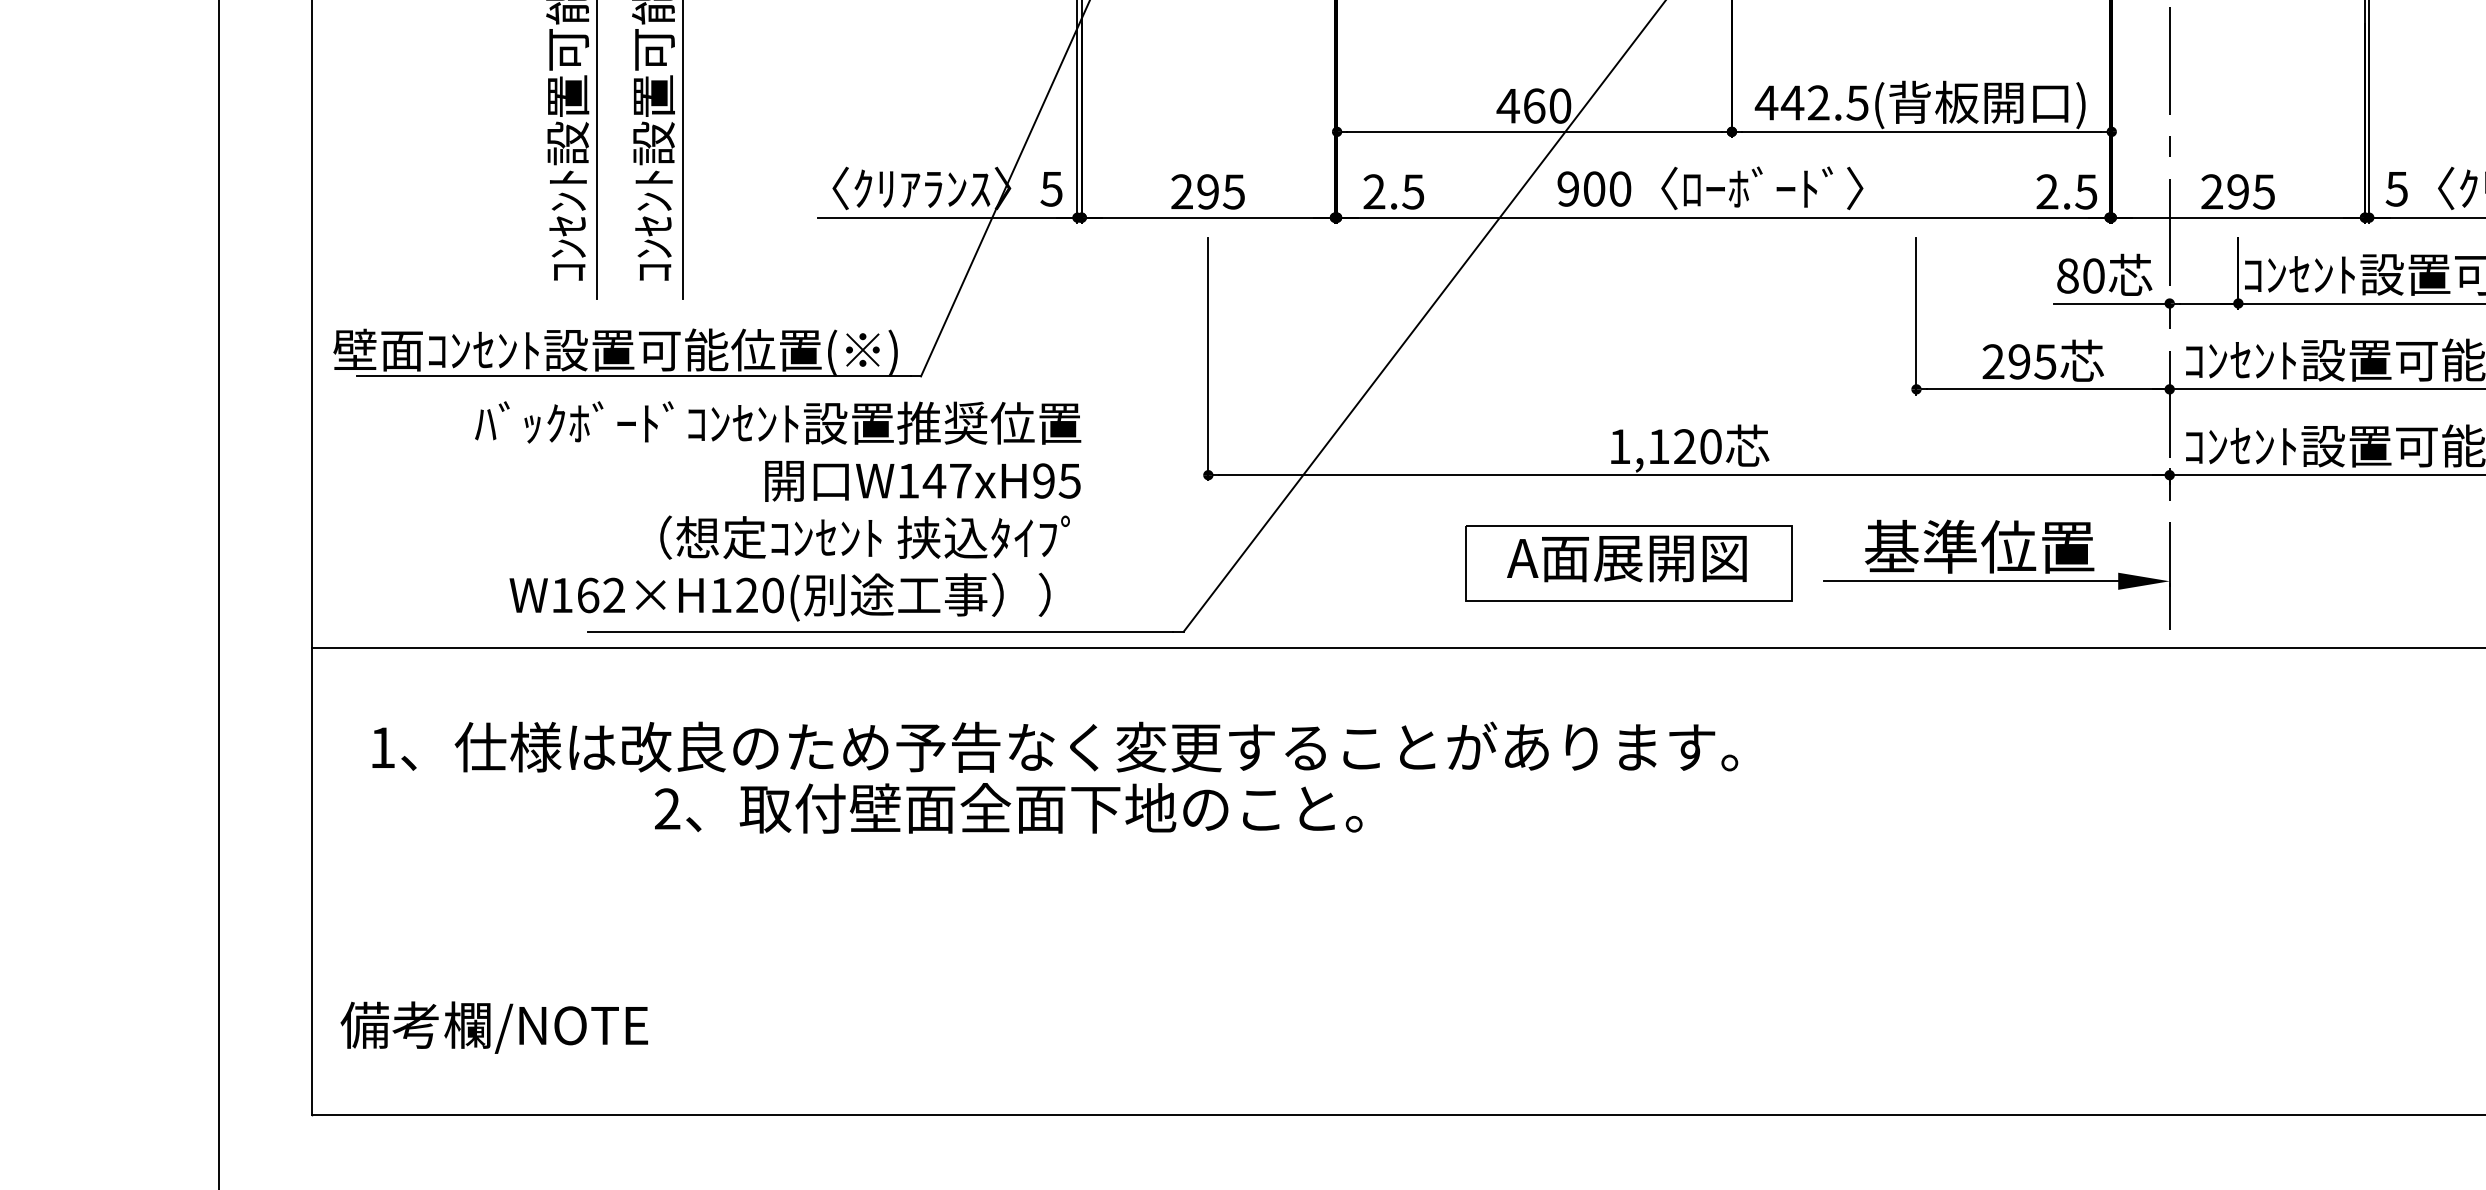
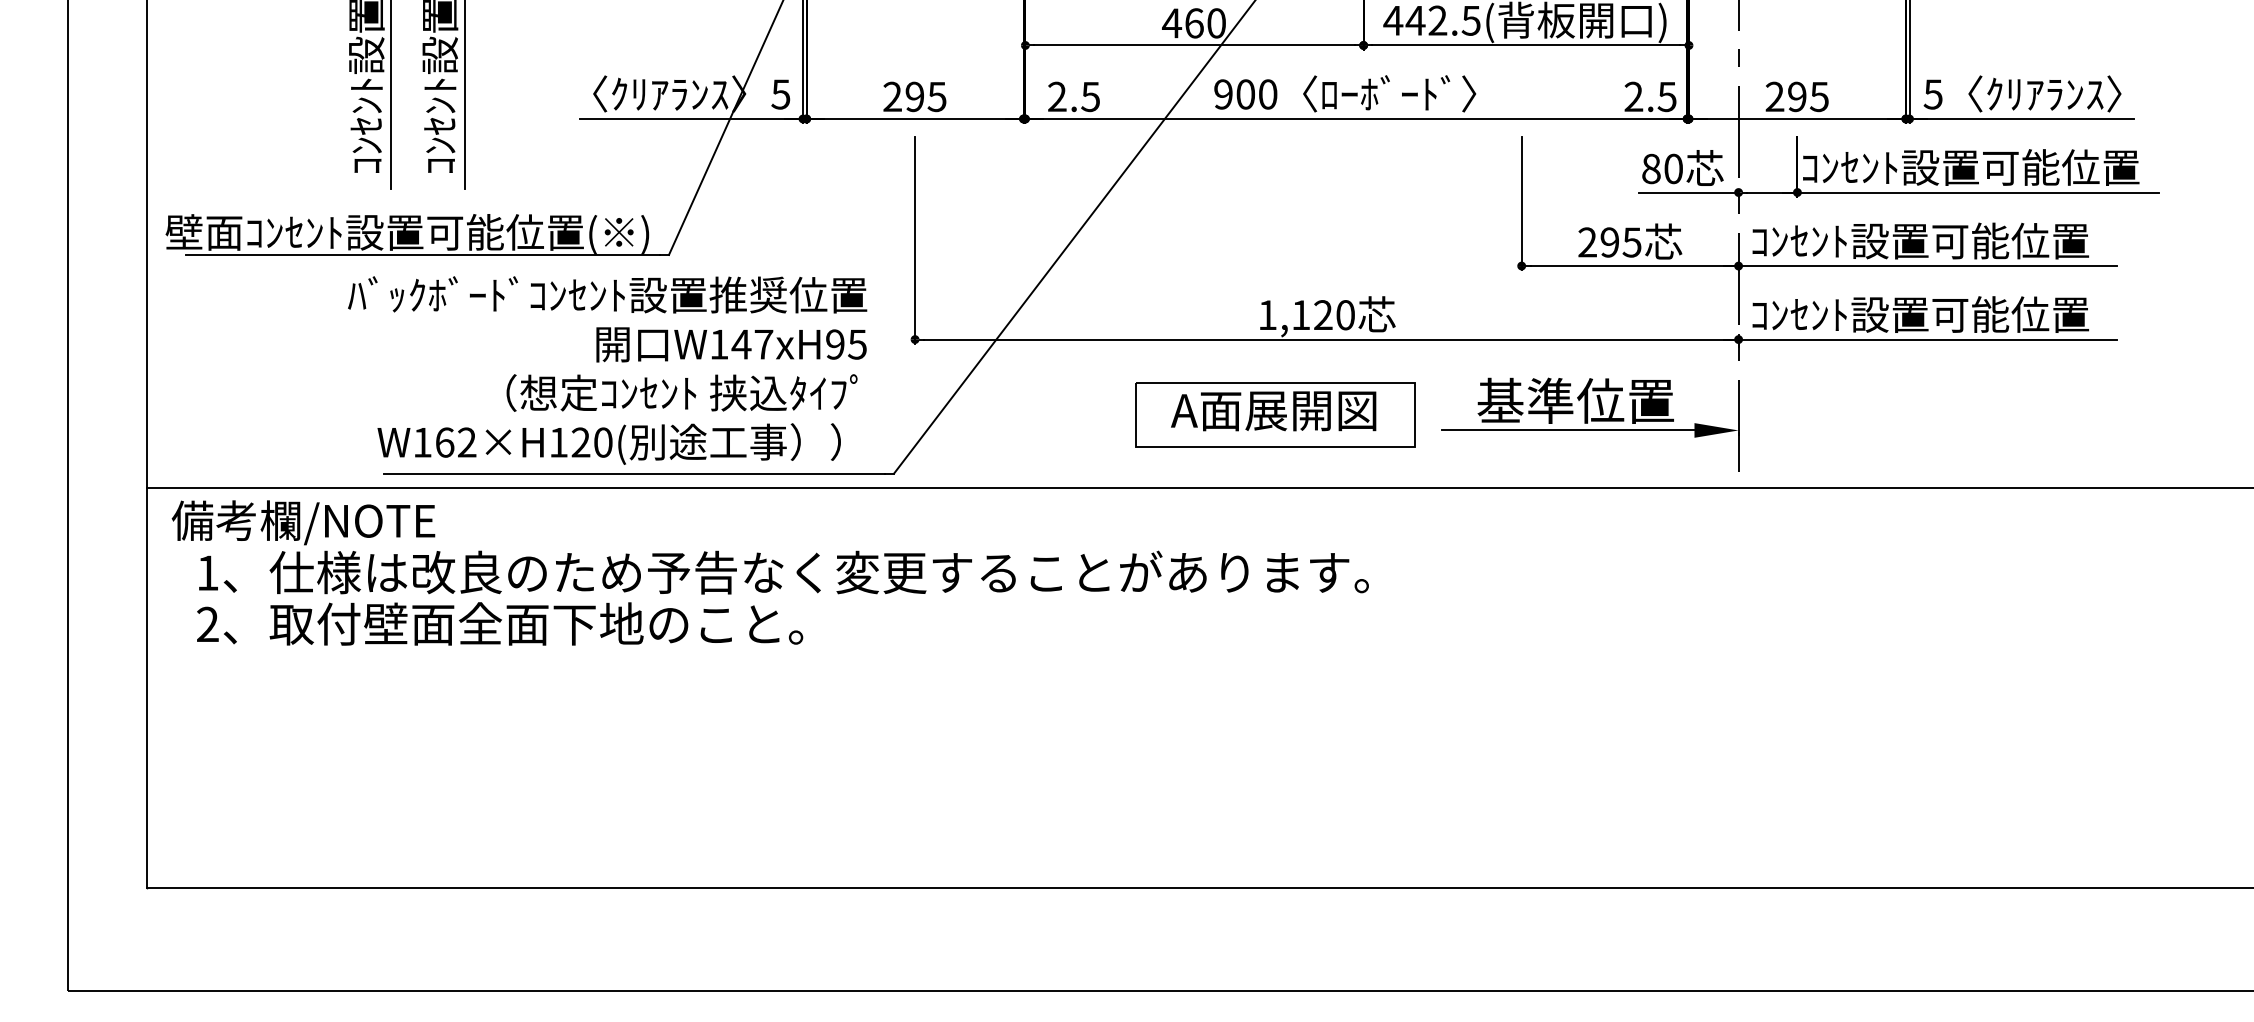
text: (778, 511) -> (607, 370), moved
text: (1009, 807) -> (500, 623), moved
text: (494, 1027) -> (303, 522), moved

